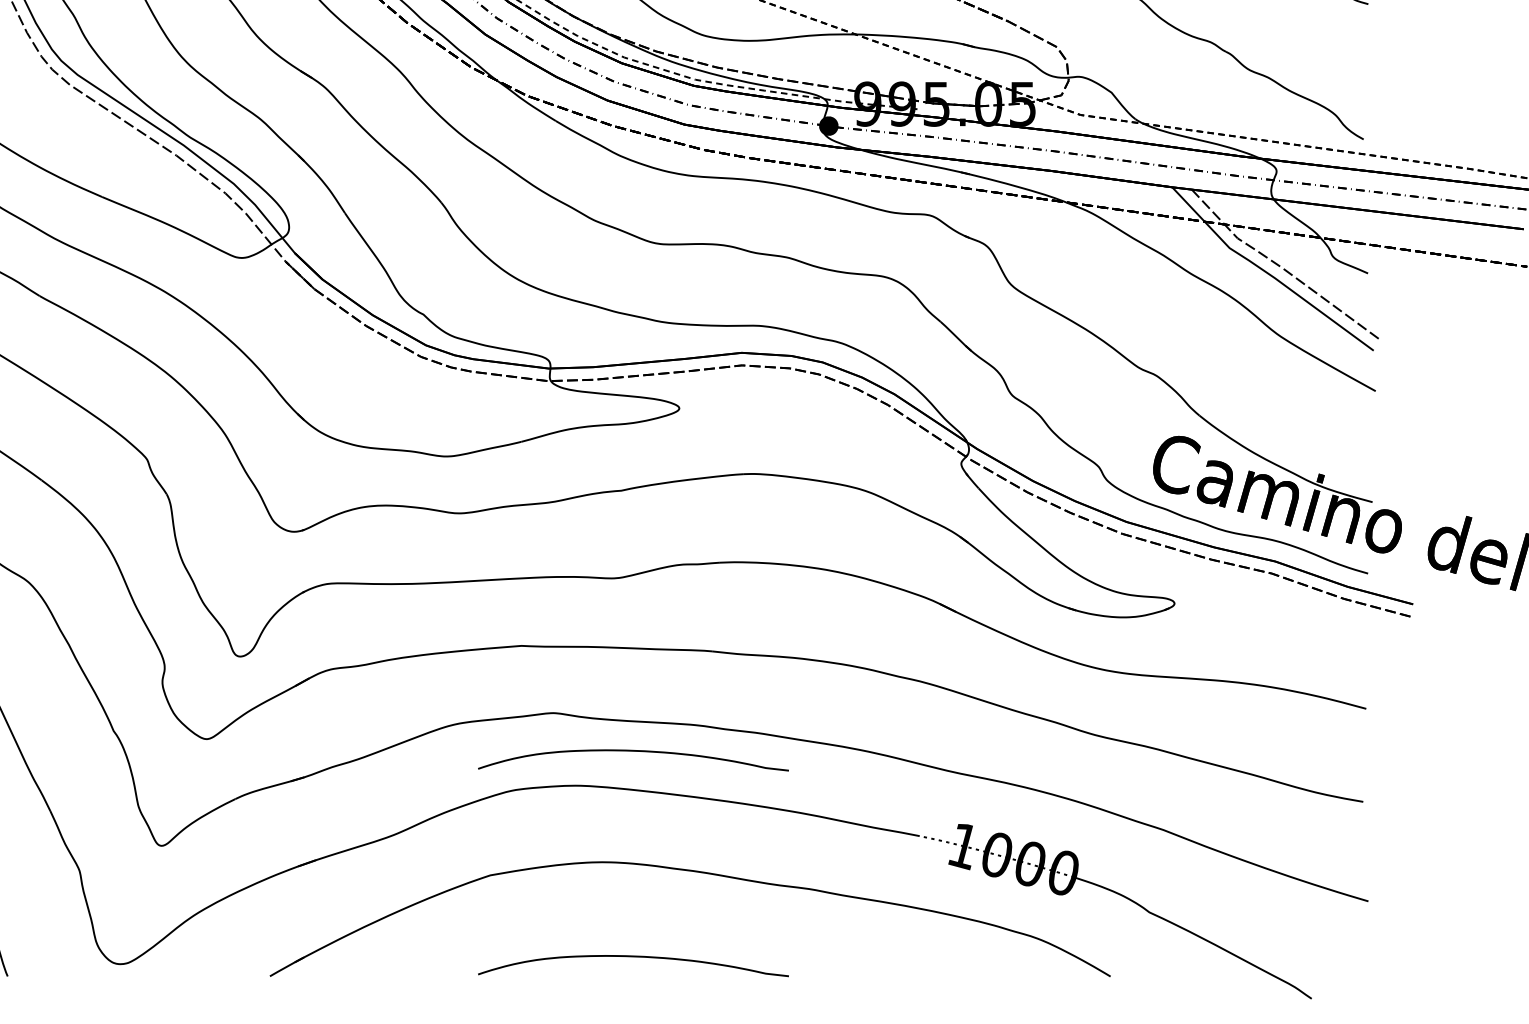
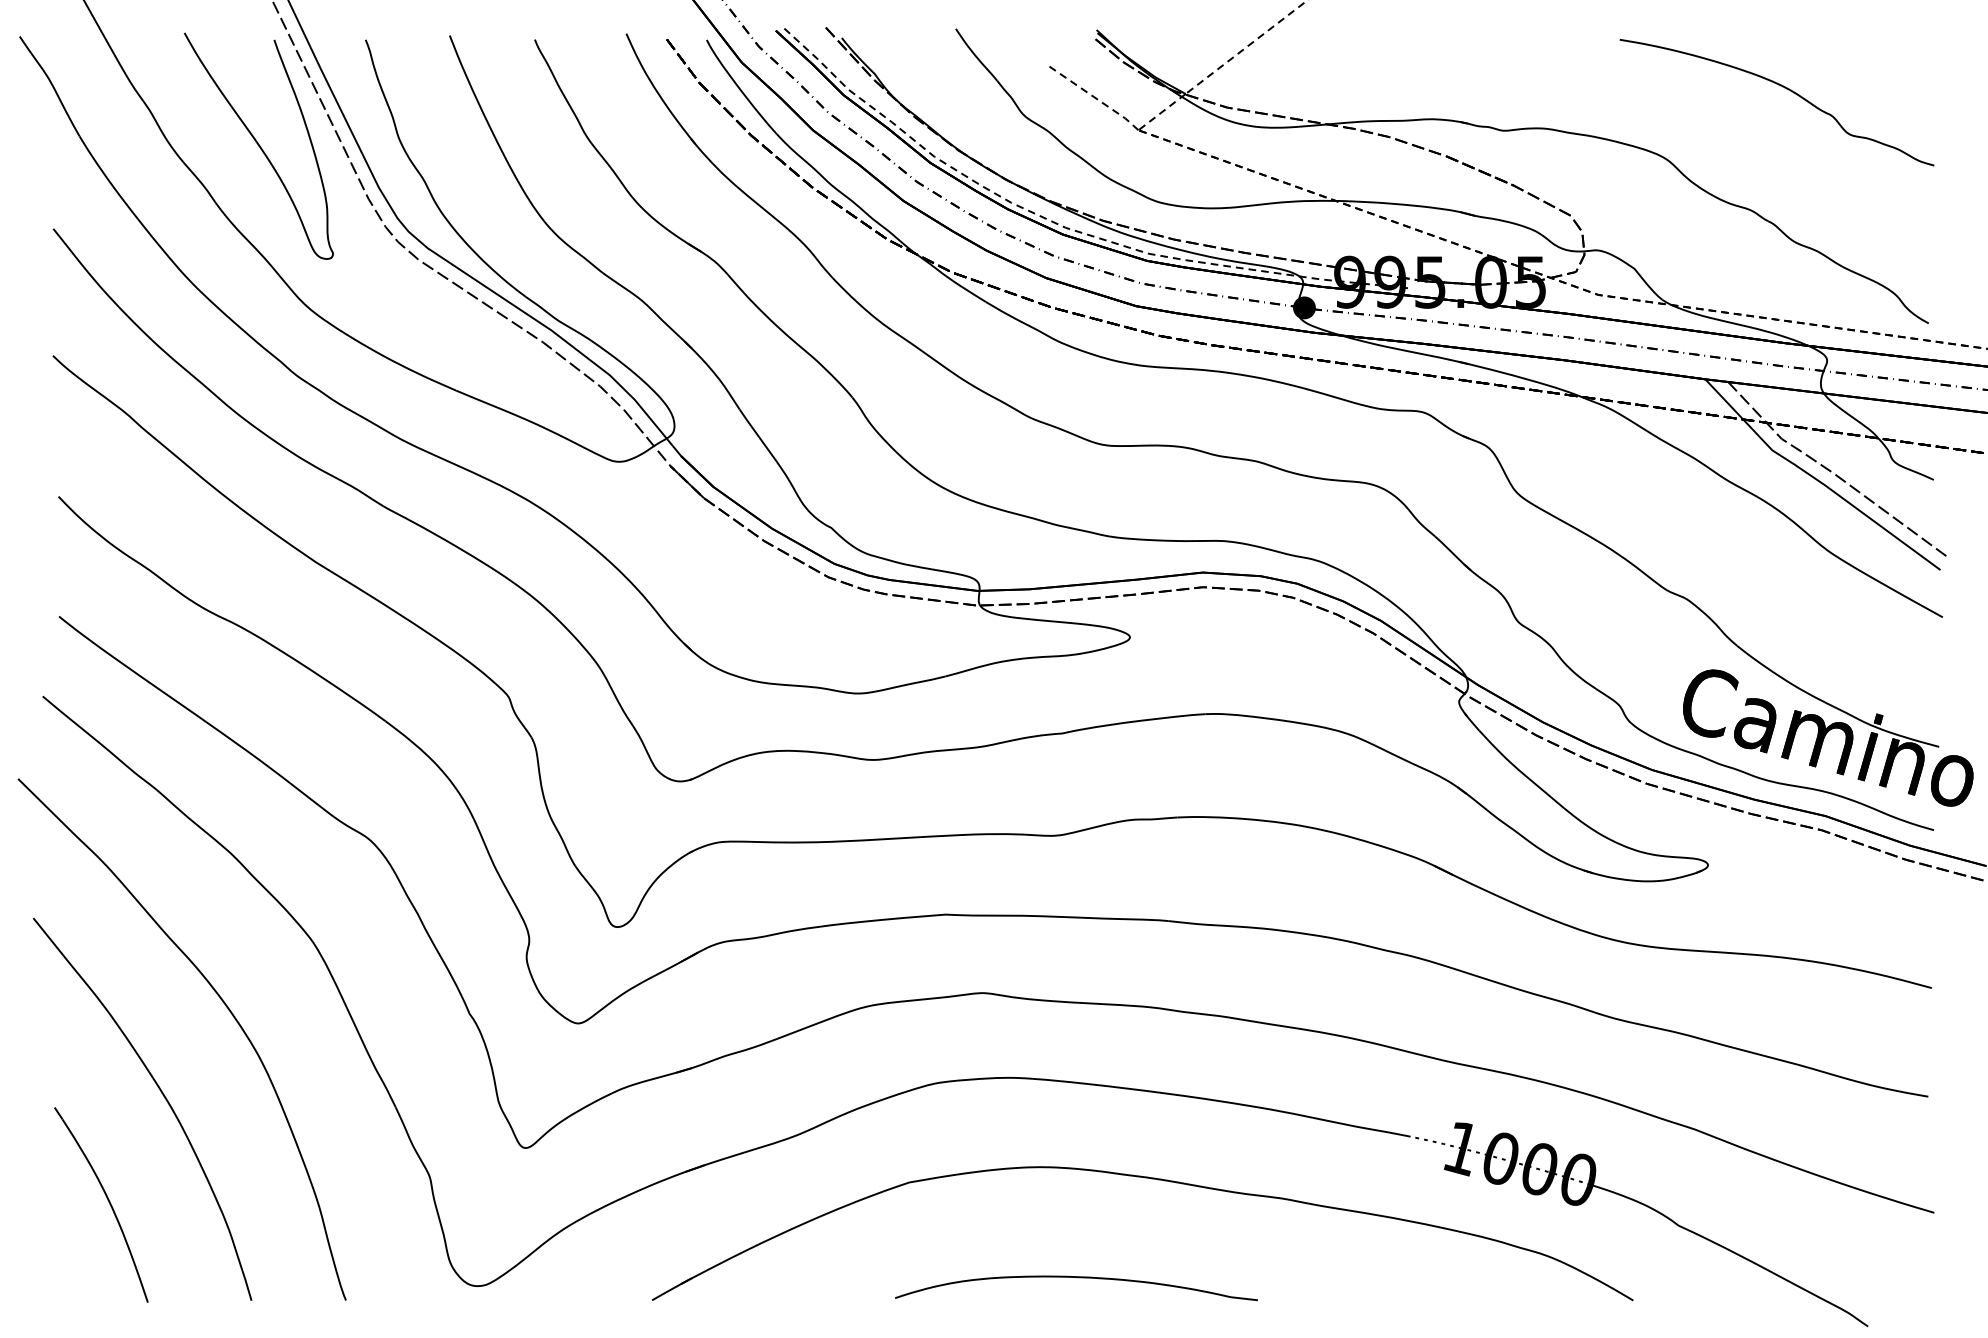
curve: (635, 752) -> (1078, 1038), removed

